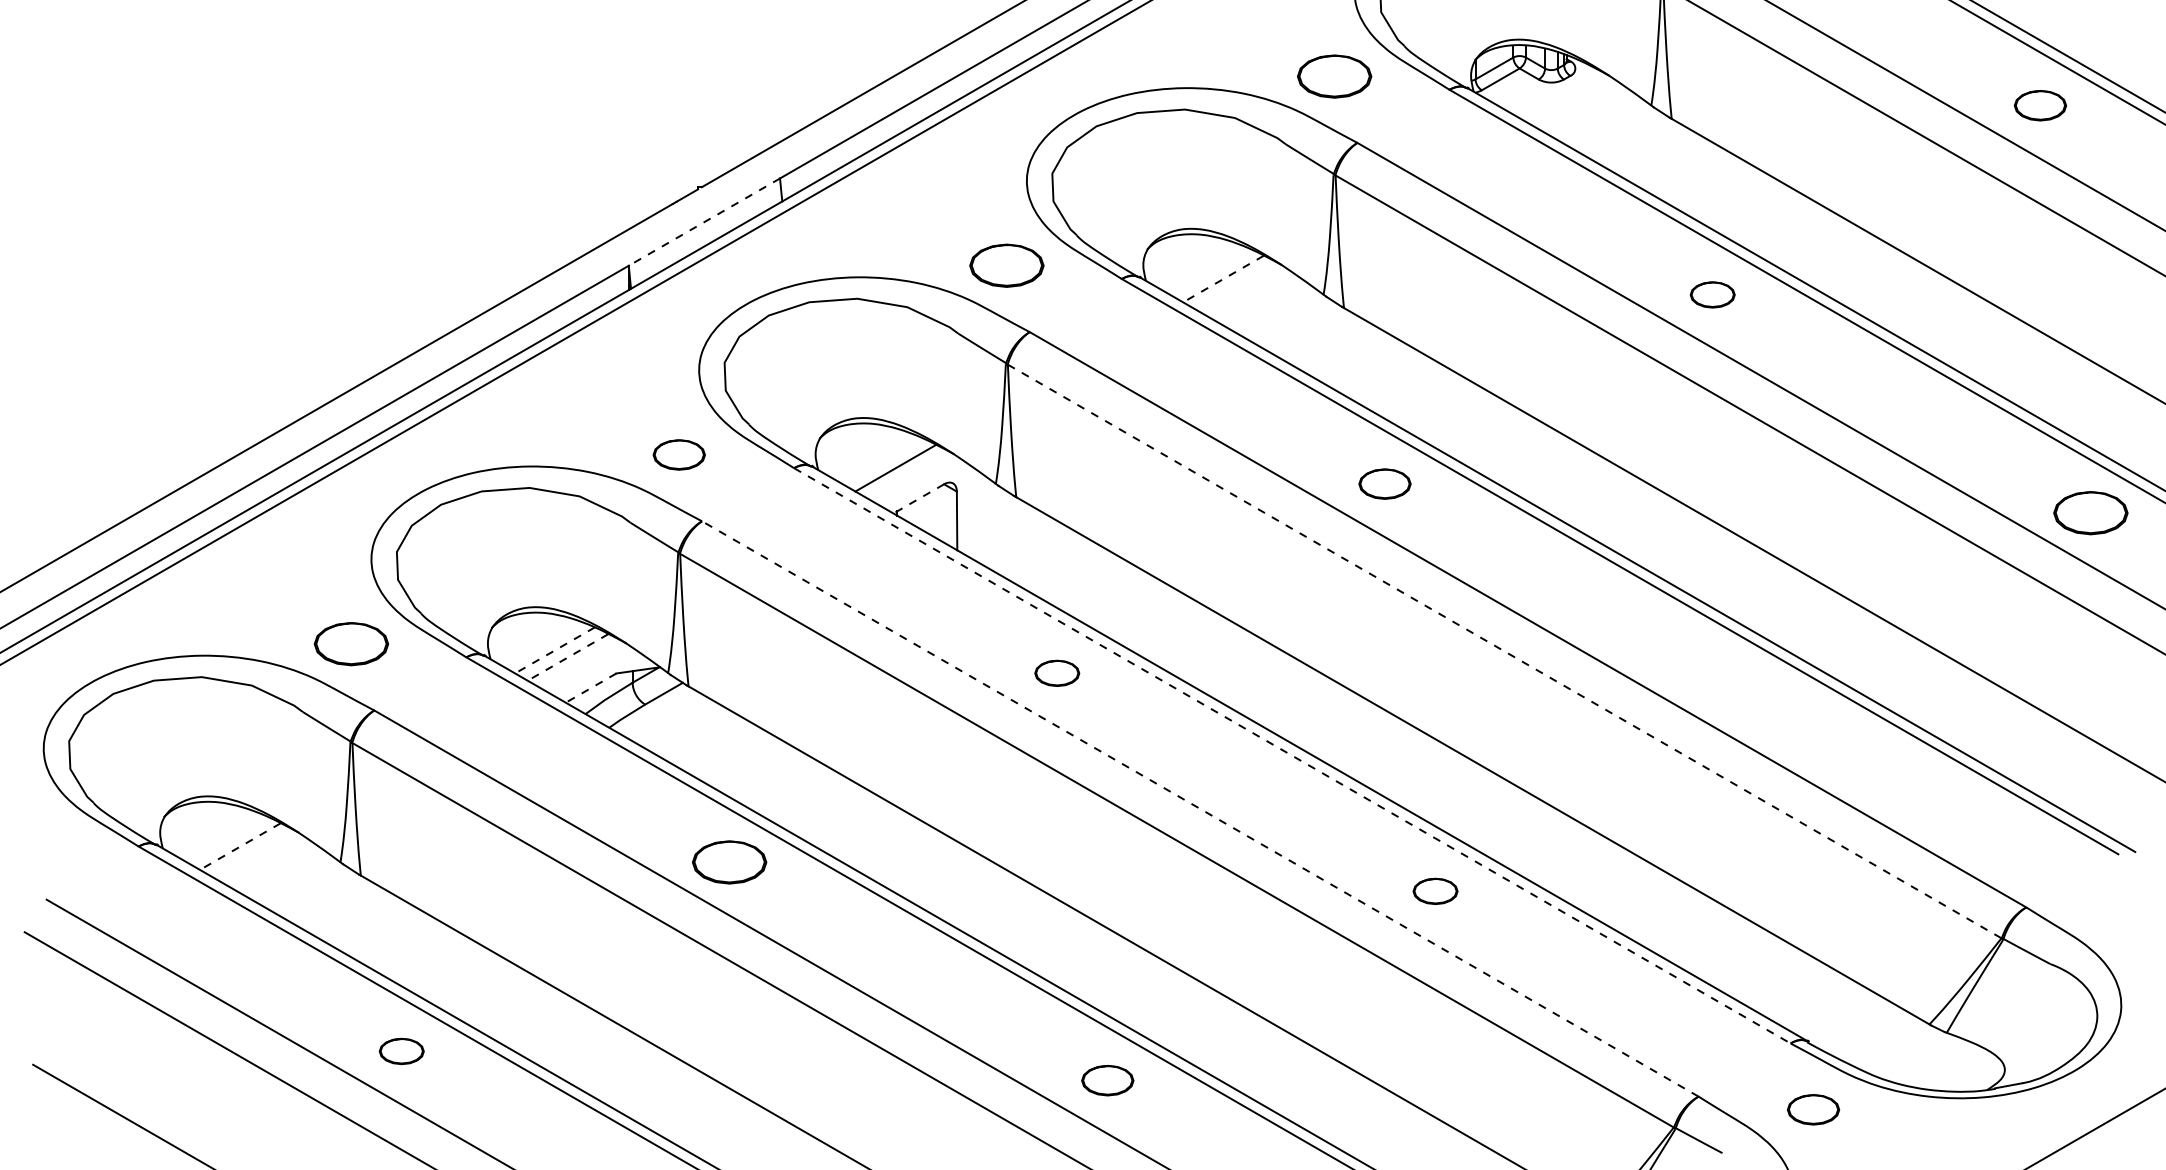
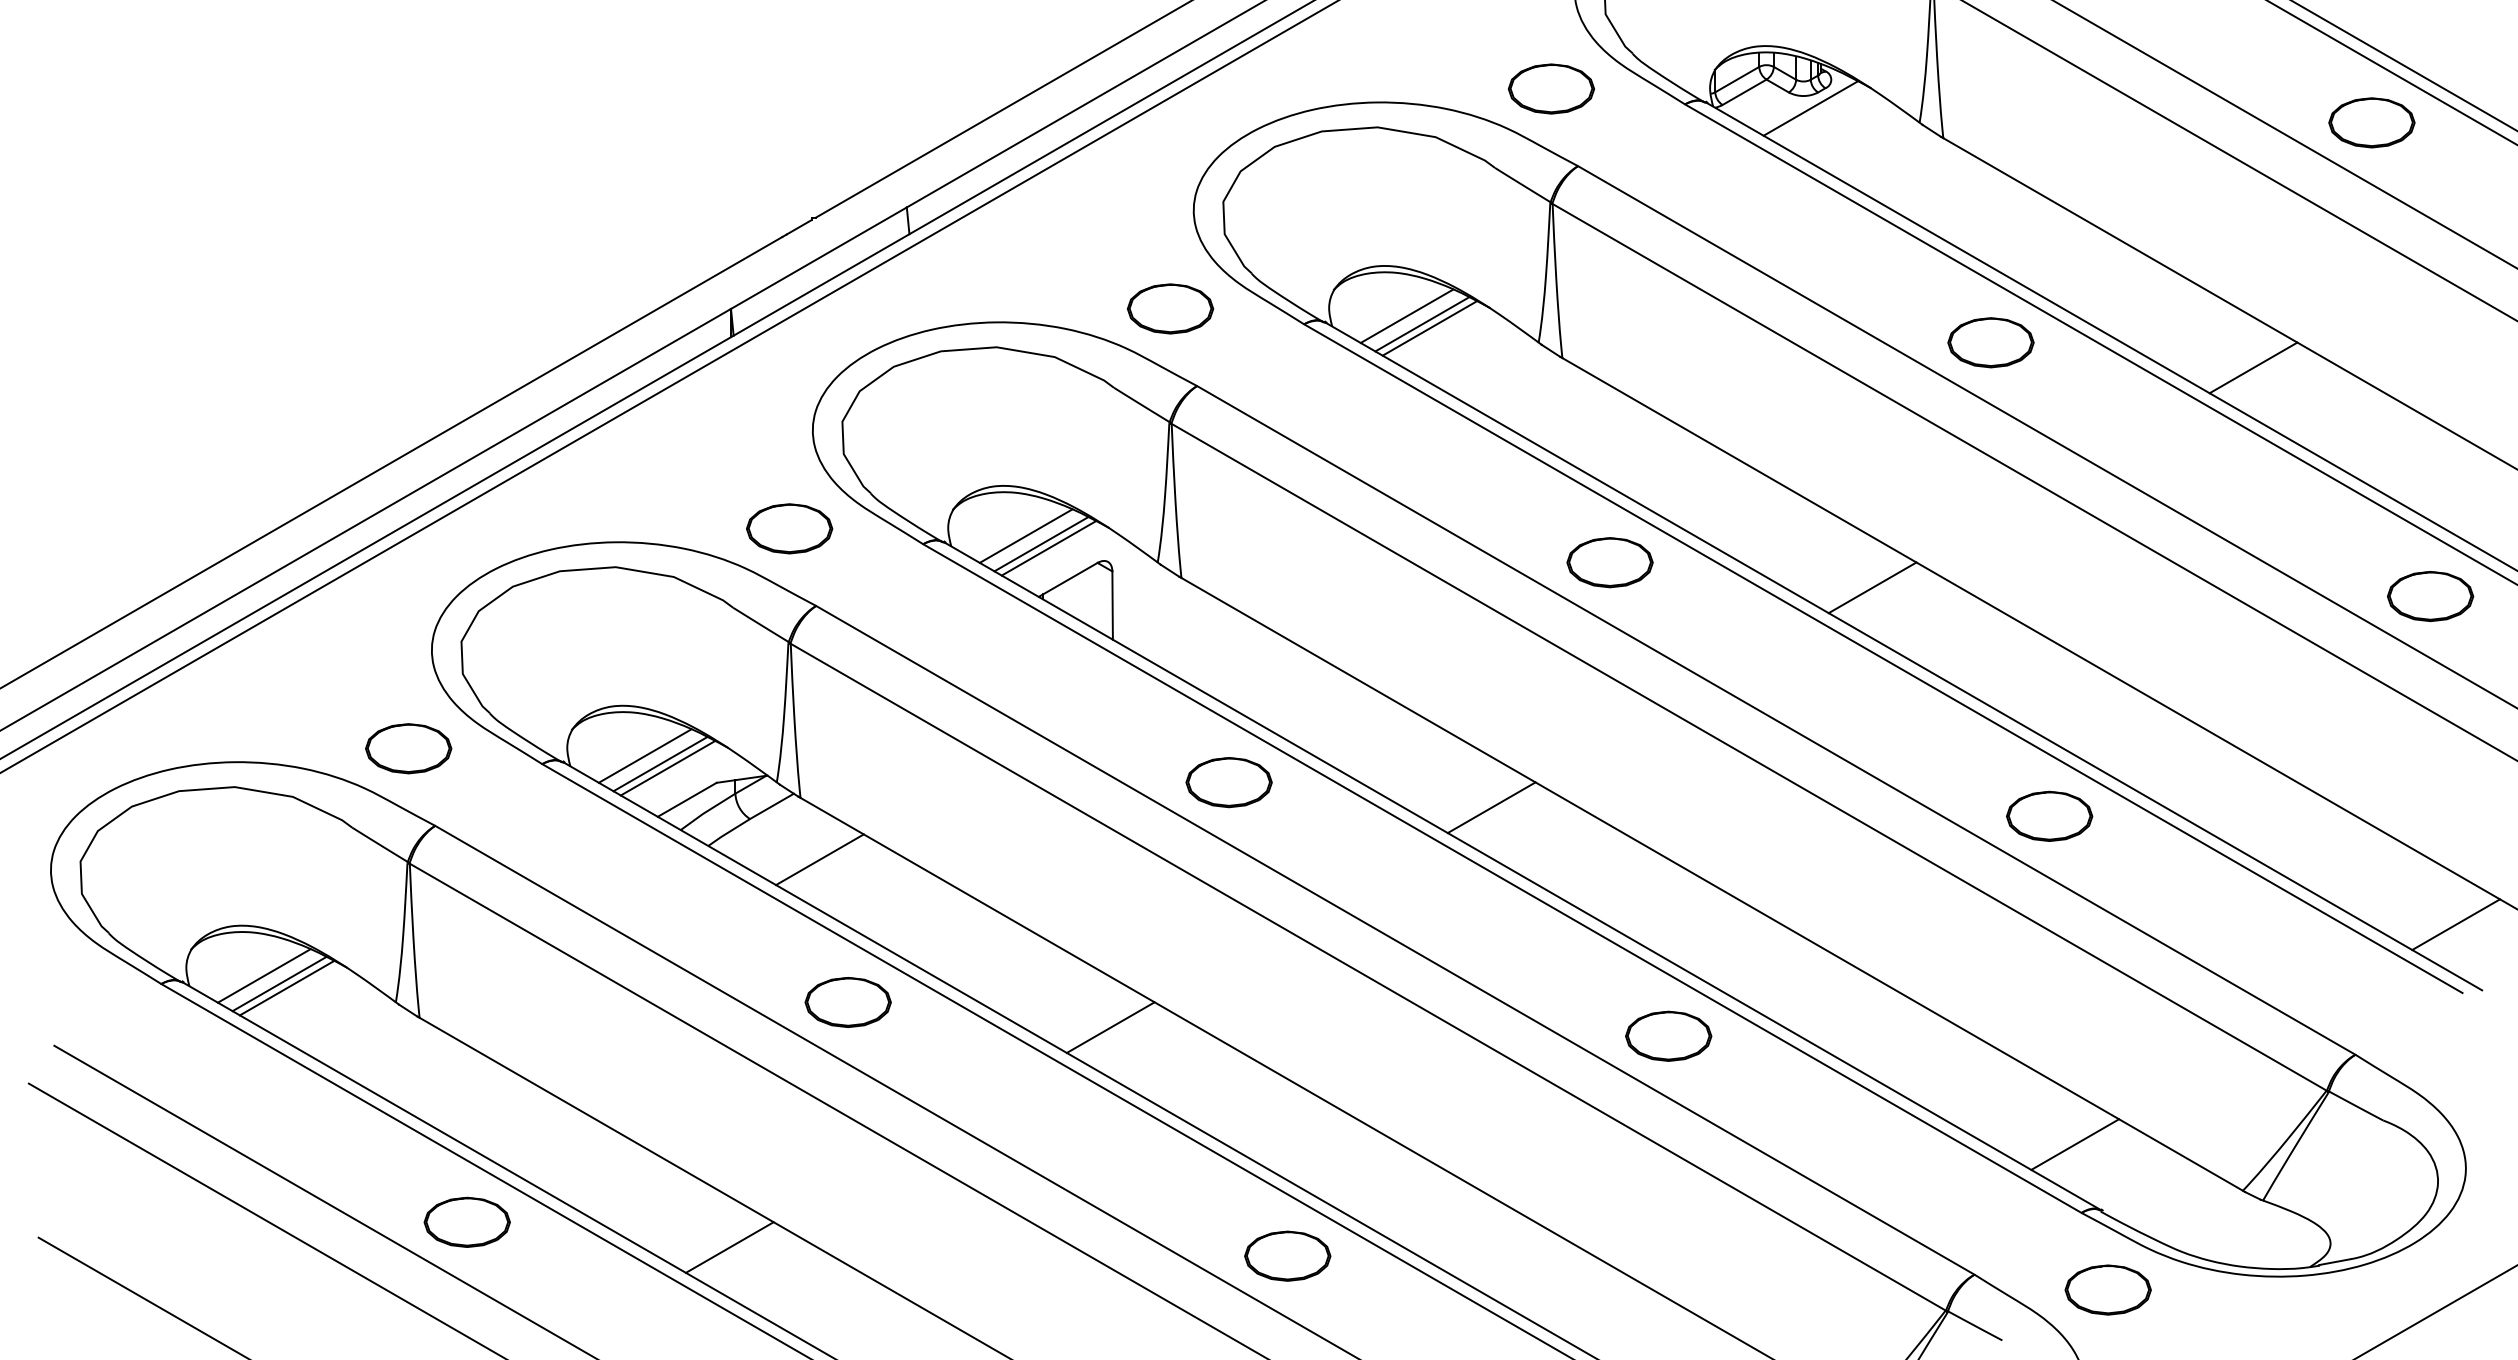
line: (1557, 93) -> (1810, 108), added
part: (2040, 105) -> (2371, 122), size x1.43
line: (704, 222) -> (818, 258), dashed -> solid
line: (1209, 271) -> (1406, 315), added
line: (1222, 279) -> (1421, 324), dashed -> solid
line: (1229, 282) -> (1429, 328), added
part: (1712, 294) -> (1990, 342), size x1.67
line: (1938, 316) -> (2253, 367), added
part: (679, 454) -> (789, 528), size x1.43
line: (882, 460) -> (1025, 535), added
line: (901, 471) -> (1048, 548), added
part: (1384, 483) -> (1609, 562), size x1.43
line: (919, 498) -> (1068, 579), dashed -> solid
line: (1610, 505) -> (1872, 587), added
line: (555, 650) -> (645, 756), dashed -> solid
line: (1504, 651) -> (1749, 757), dashed -> solid
line: (567, 657) -> (659, 764), dashed -> solid
line: (574, 661) -> (667, 768), added
part: (1056, 673) -> (1228, 782), size x1.67
line: (591, 687) -> (687, 799), dashed -> solid
line: (1283, 694) -> (1491, 807), added
part: (1763, 701) -> (2049, 815), added
line: (704, 739) -> (819, 859), added
line: (1292, 755) -> (1502, 878), dashed -> solid
line: (2113, 795) -> (2456, 924), added
line: (1200, 809) -> (1395, 940), dashed -> solid
line: (226, 839) -> (263, 975), added
line: (240, 846) -> (279, 984), dashed -> solid
line: (246, 850) -> (286, 988), added
line: (955, 883) -> (1110, 1027), added
part: (1435, 890) -> (1668, 1035), size x1.67
line: (1785, 984) -> (2075, 1144), added
part: (401, 1050) -> (466, 1221), size x1.67
line: (627, 1073) -> (729, 1247), added
part: (1107, 1080) -> (1287, 1255), size x1.43
part: (1812, 1109) -> (2107, 1289), size x1.43

